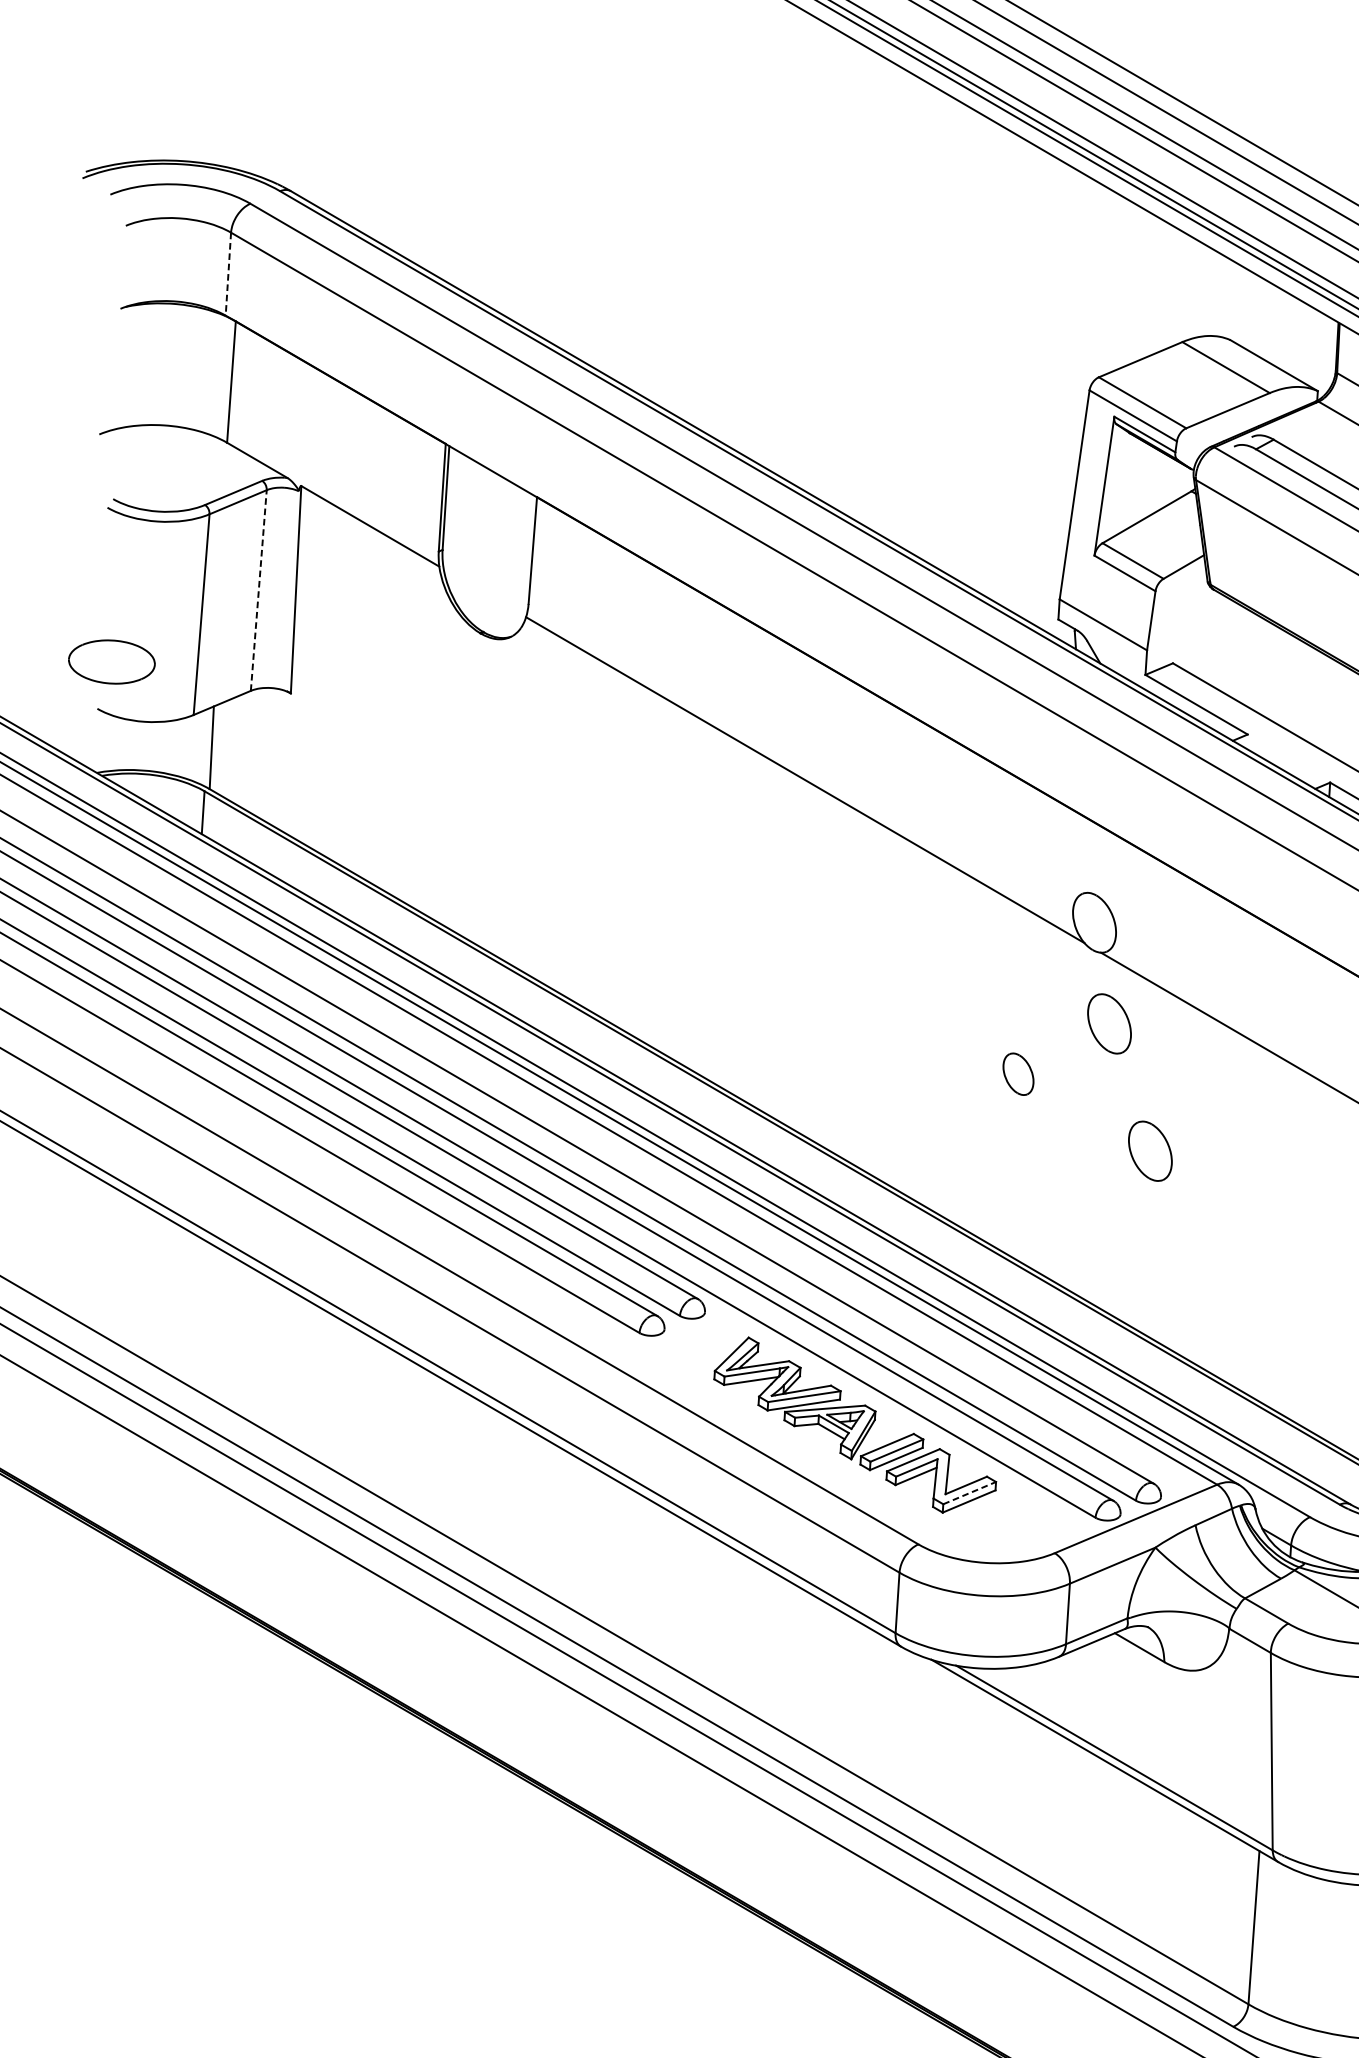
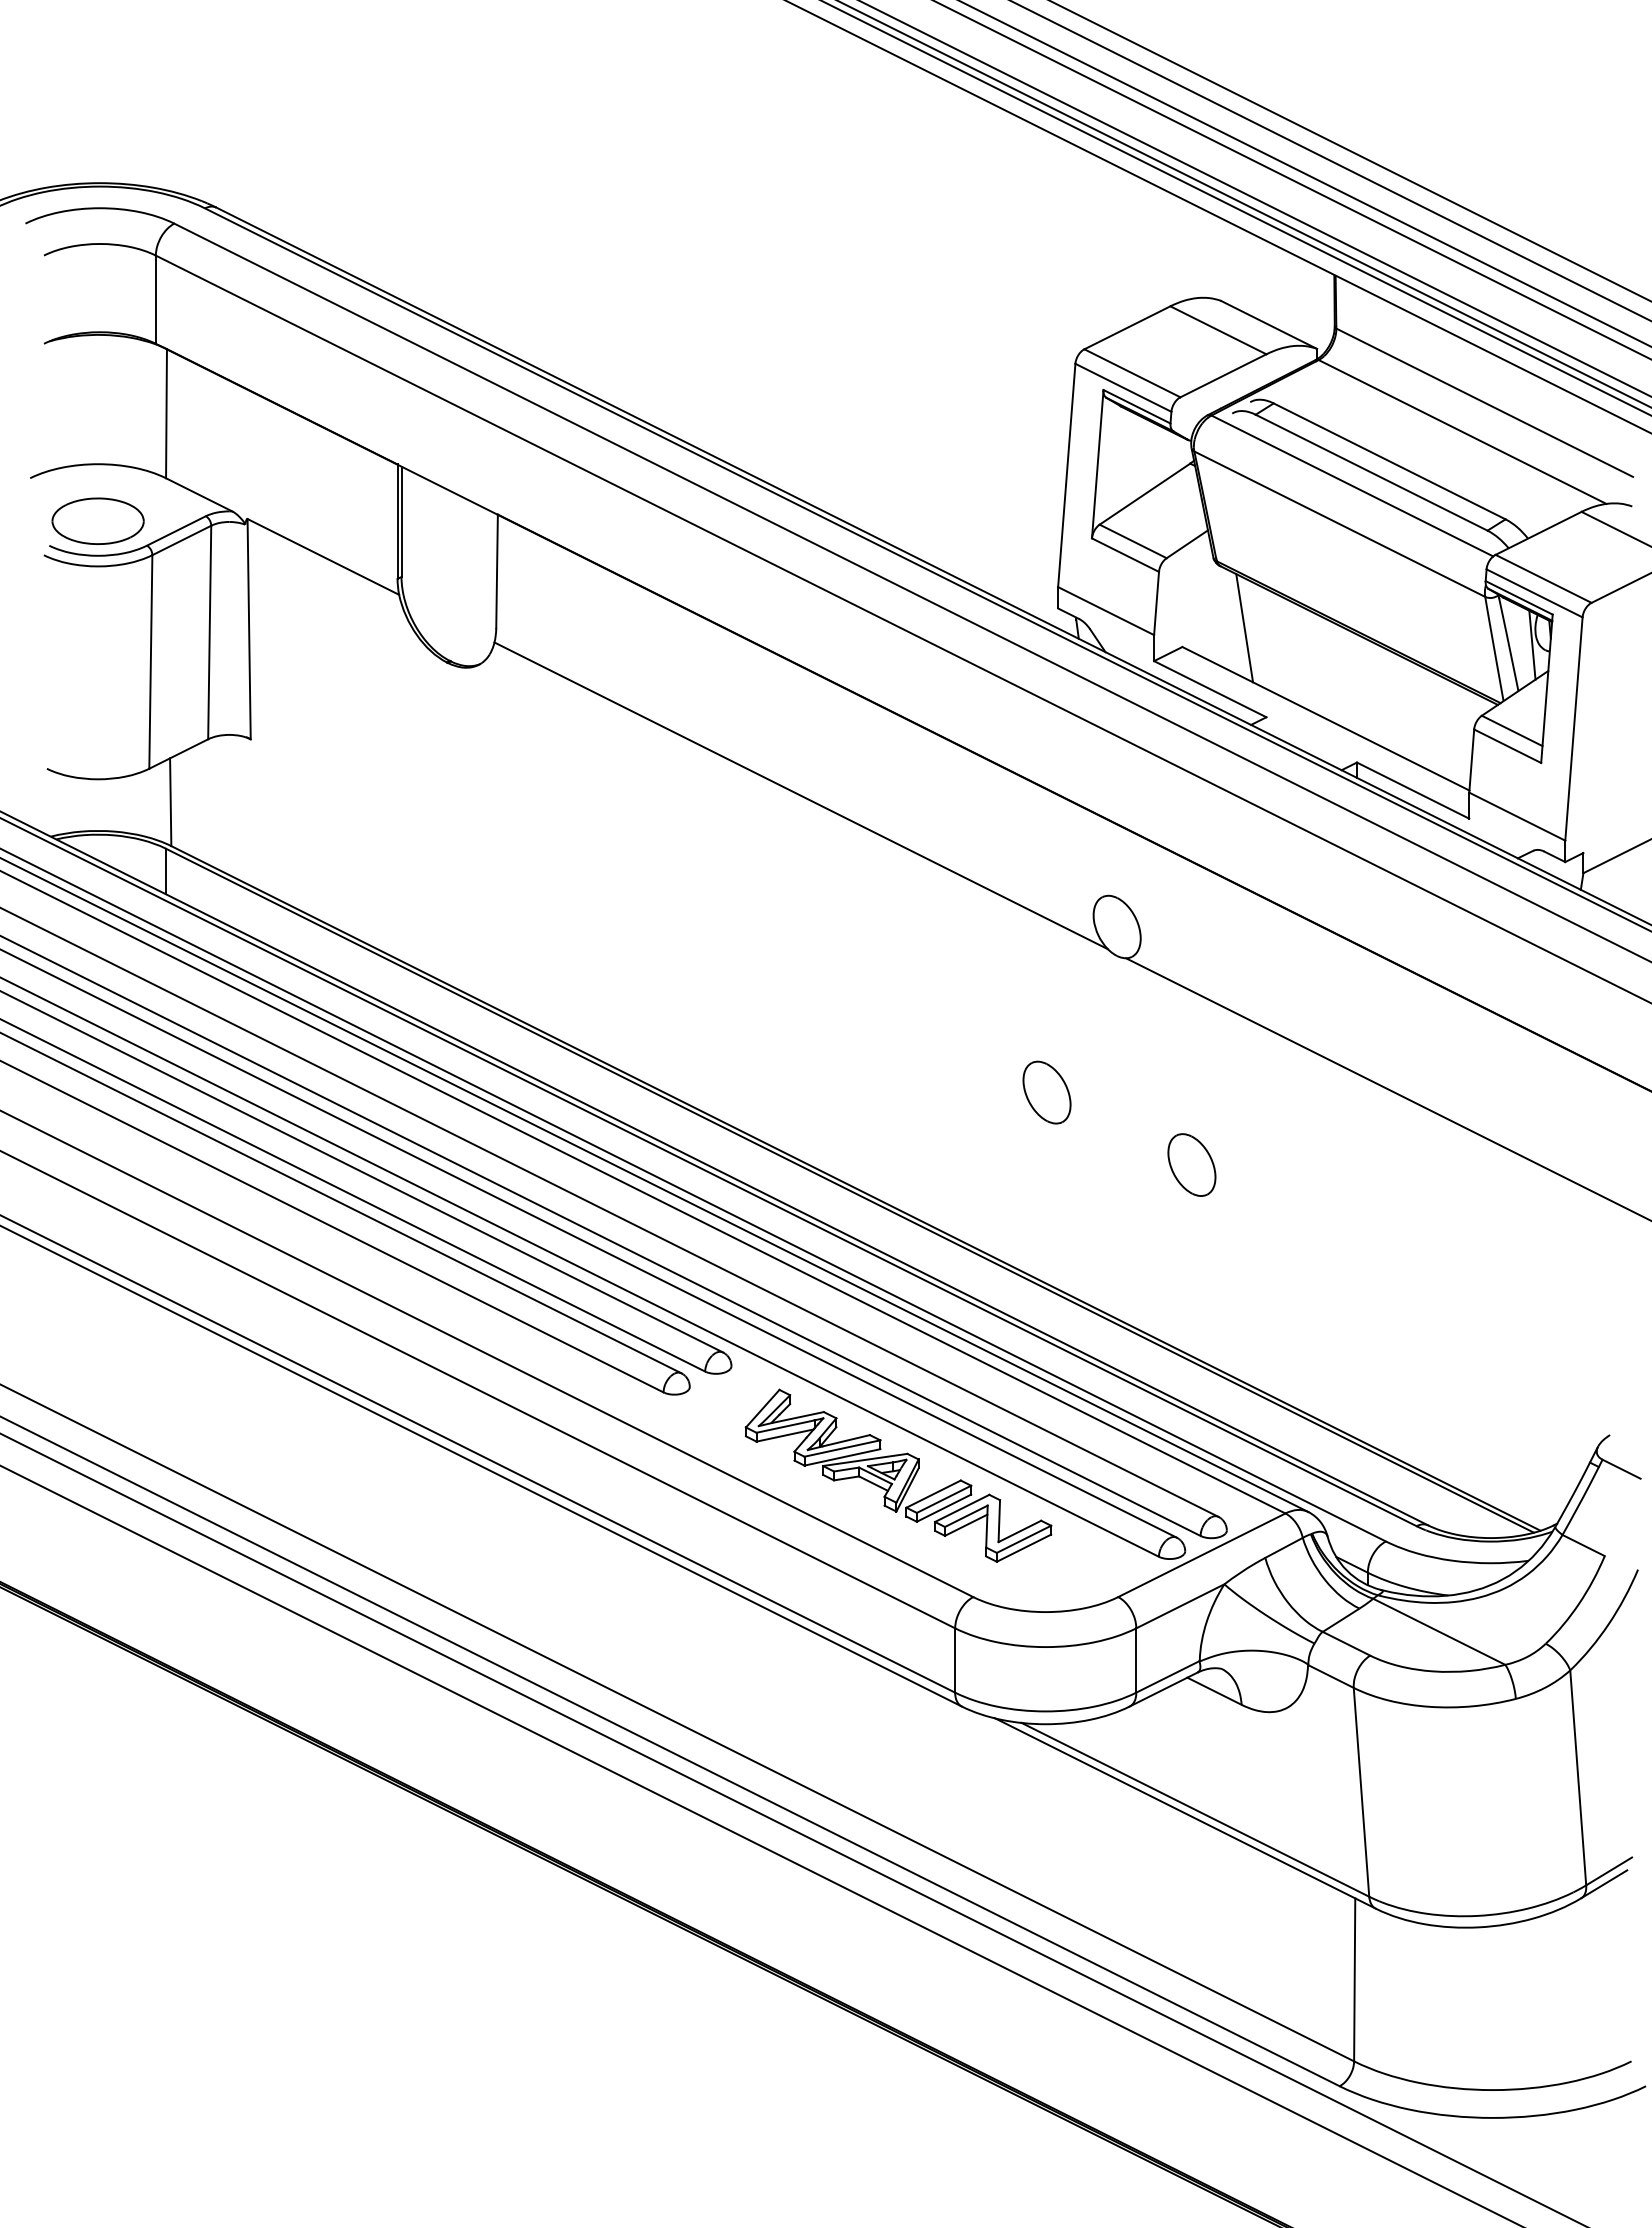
line: (227, 274) -> (155, 300), dashed -> solid
line: (258, 590) -> (209, 632), dashed -> solid
line: (1232, 649) -> (1244, 628), added
part: (111, 661) -> (97, 520), moved
part: (1109, 1023) -> (1139, 1032), removed
part: (1018, 1074) -> (1046, 1092), size x1.43
line: (970, 1493) -> (1024, 1539), dashed -> solid

